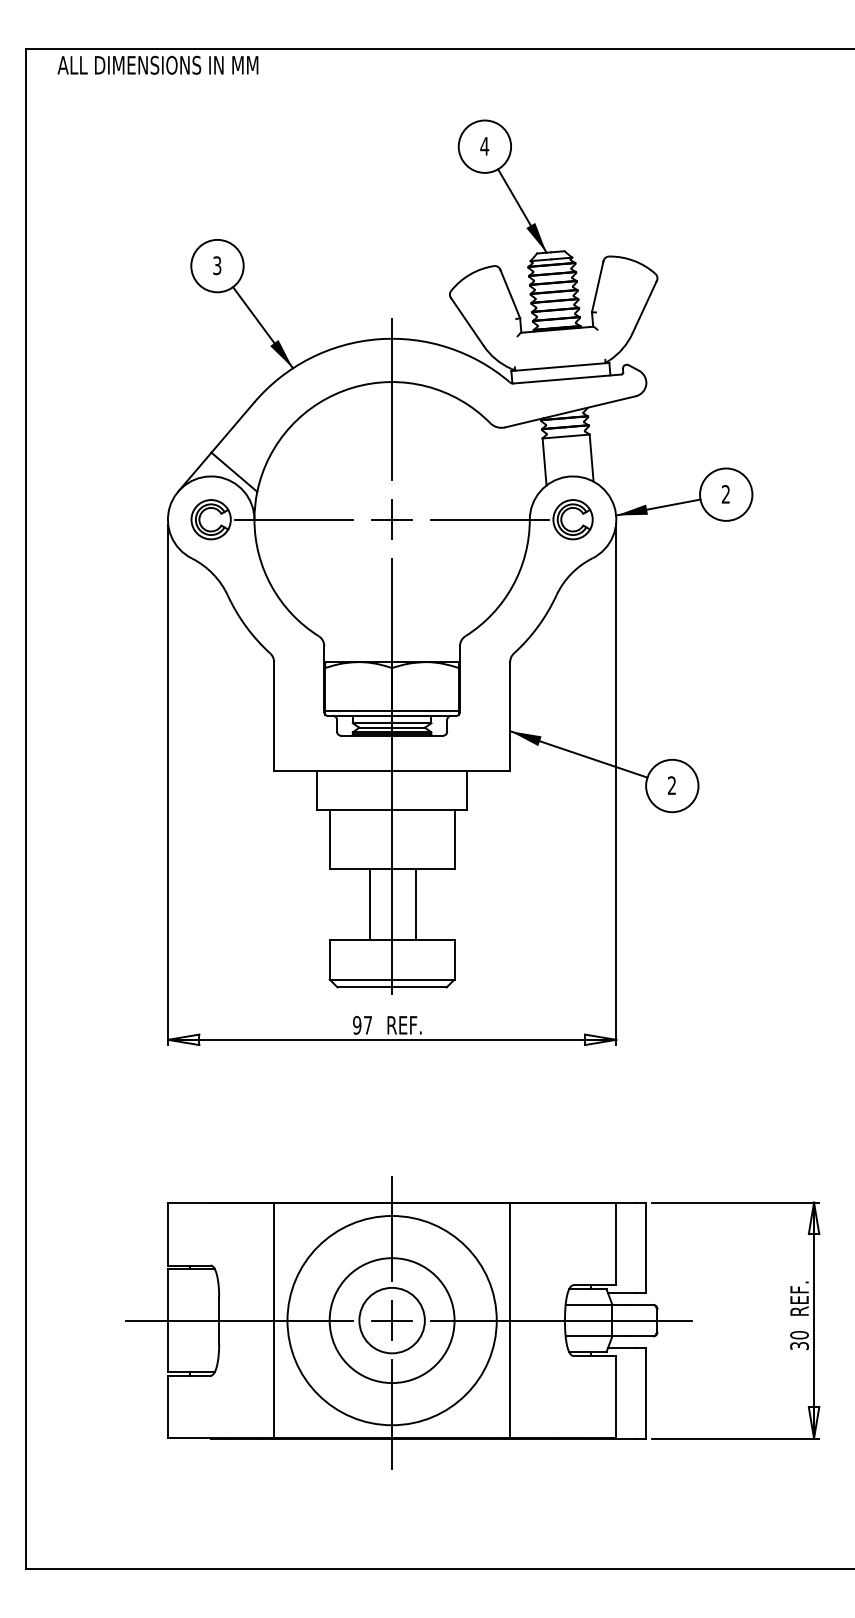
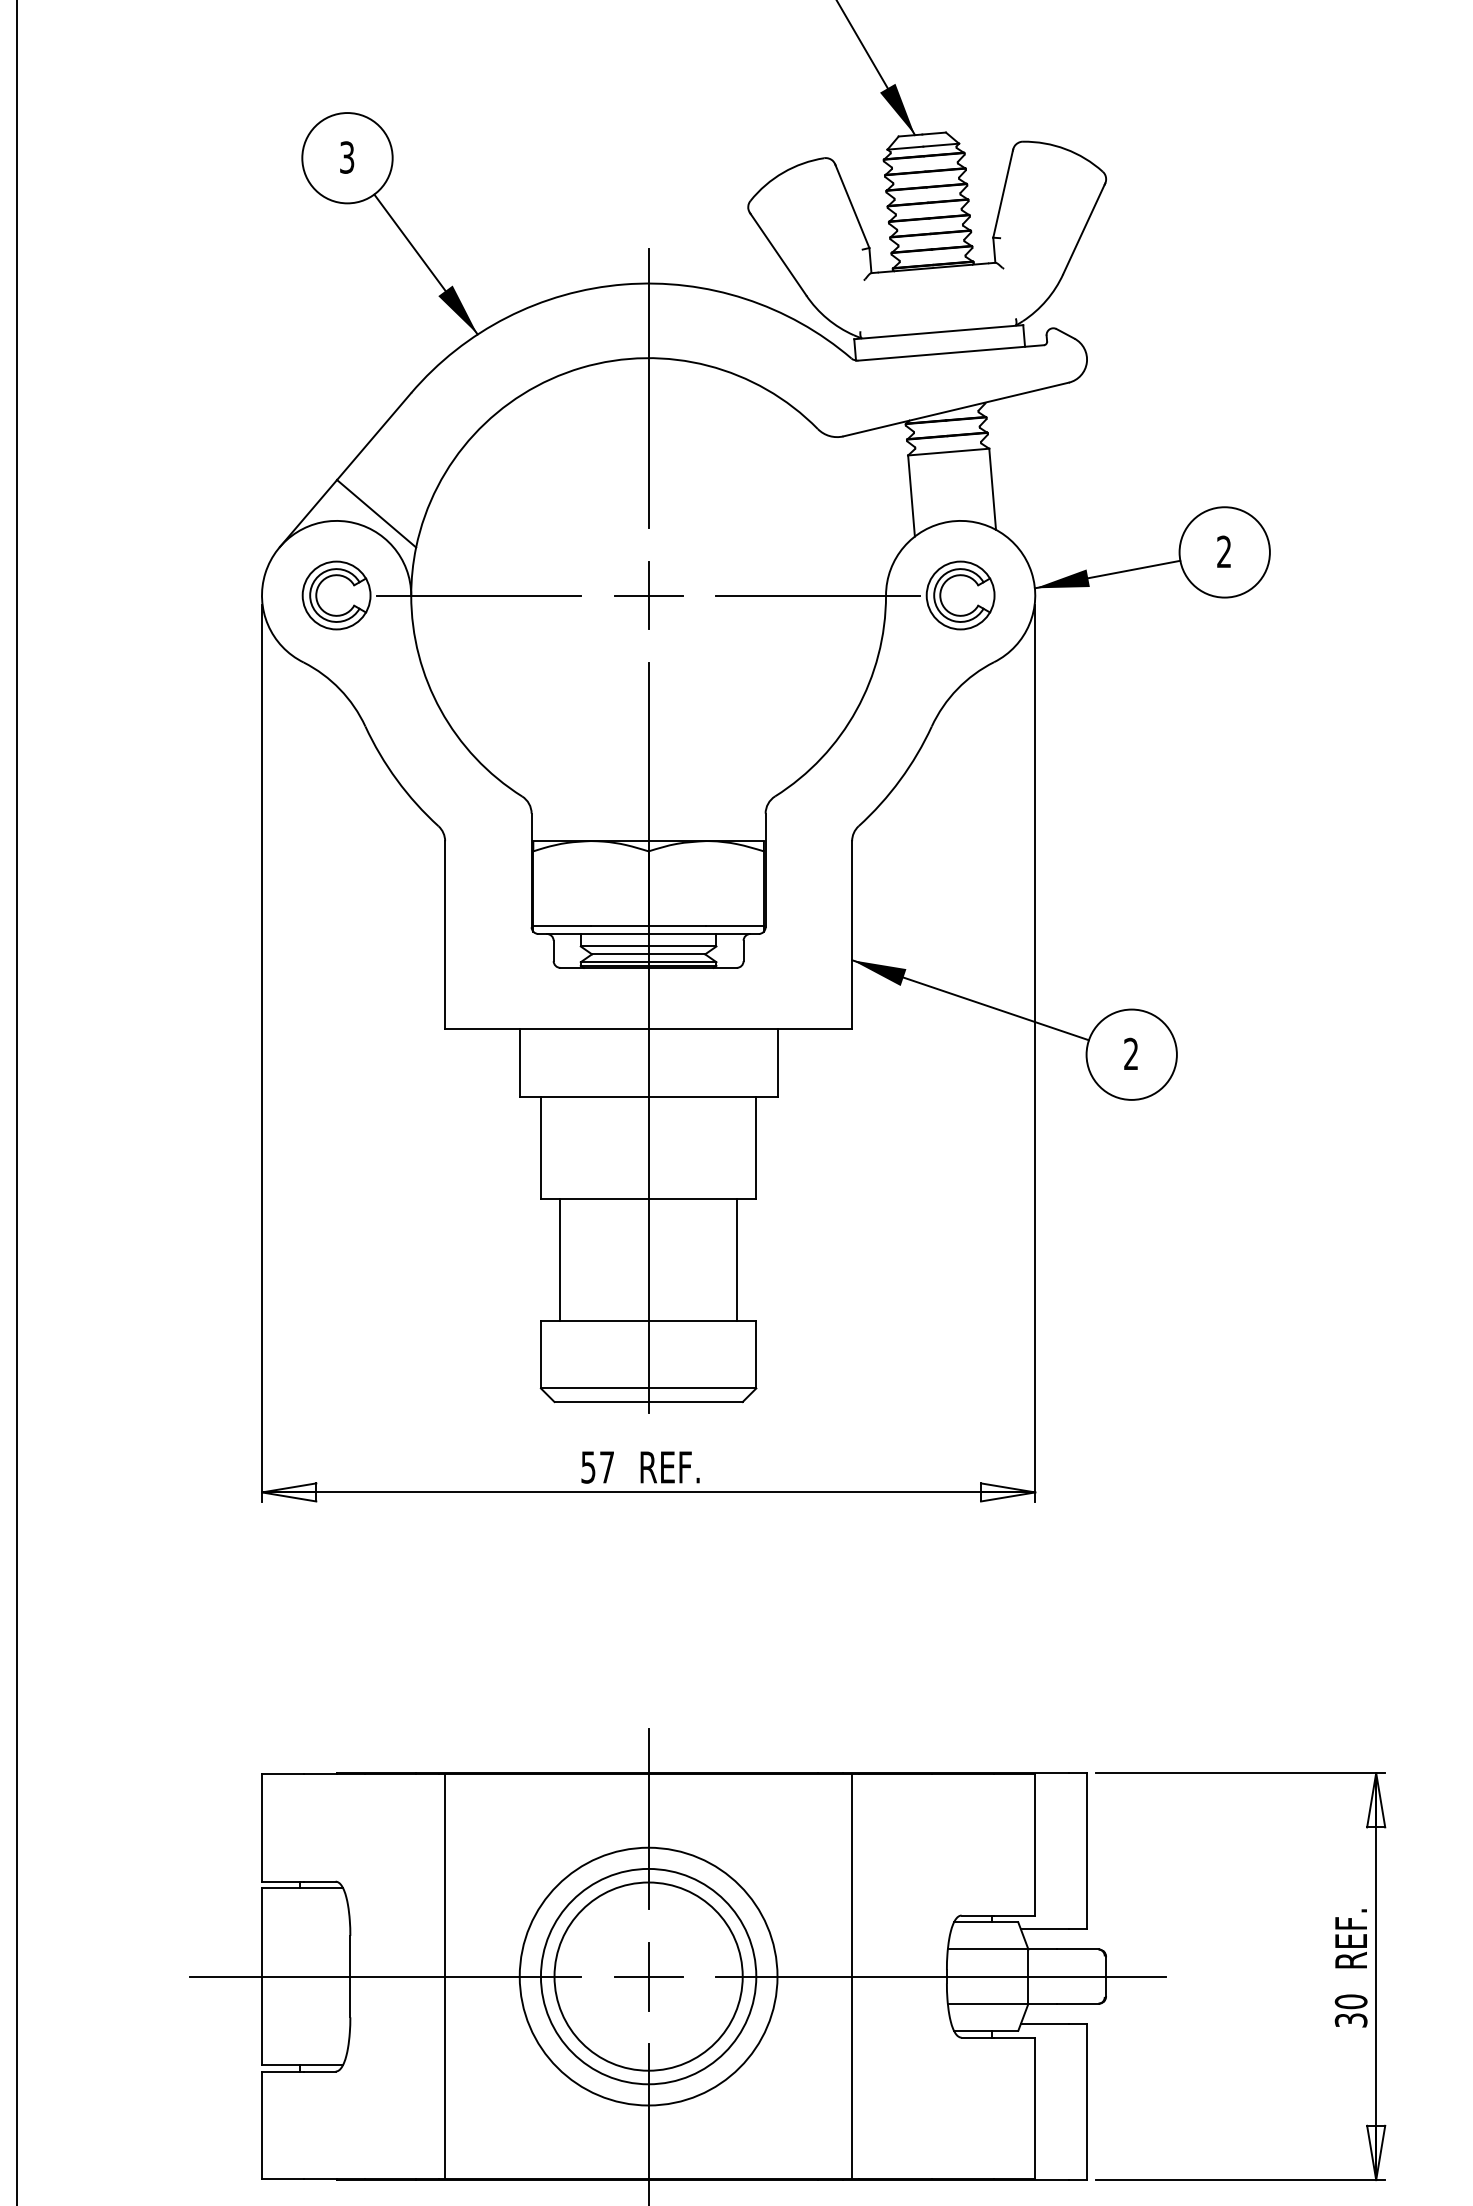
line: (370, 904) -> (561, 1259), moved
line: (416, 904) -> (737, 1259), moved
text: (357, 1024) -> (588, 1465), 97 -> 57
circle: (391, 1320) -> (647, 1976), size x0.71
circle: (391, 1320) -> (647, 1976), size x1.67

